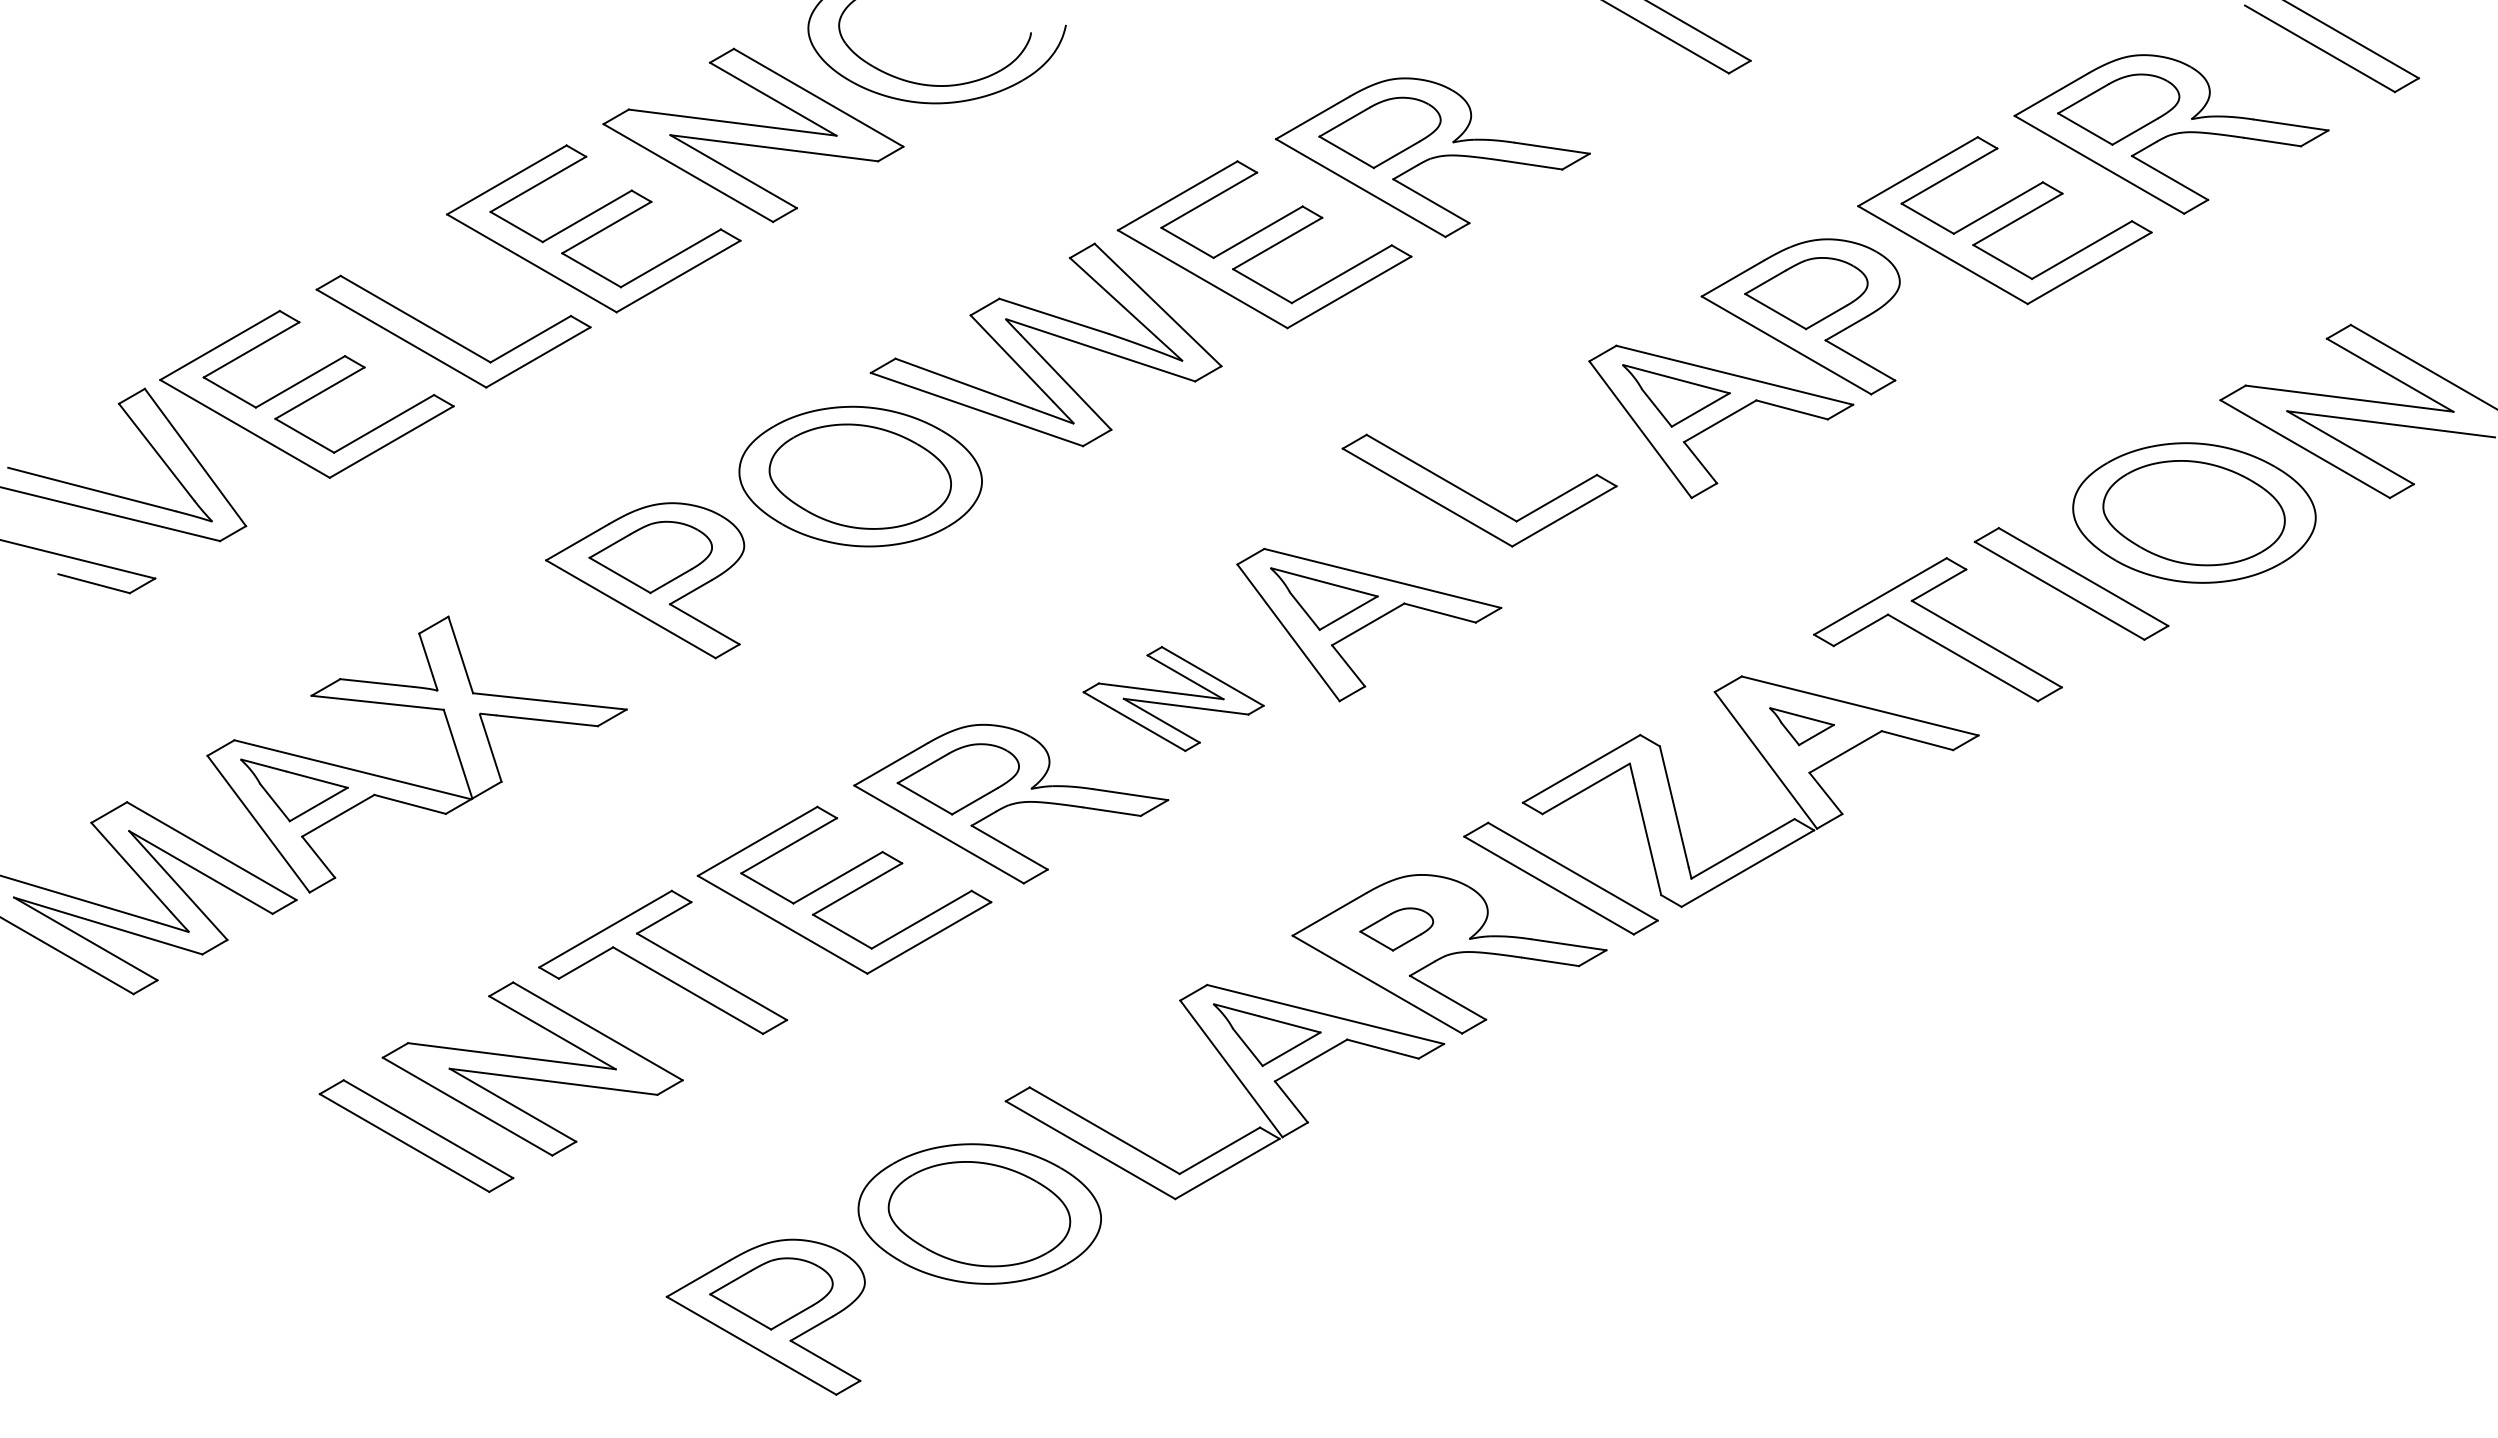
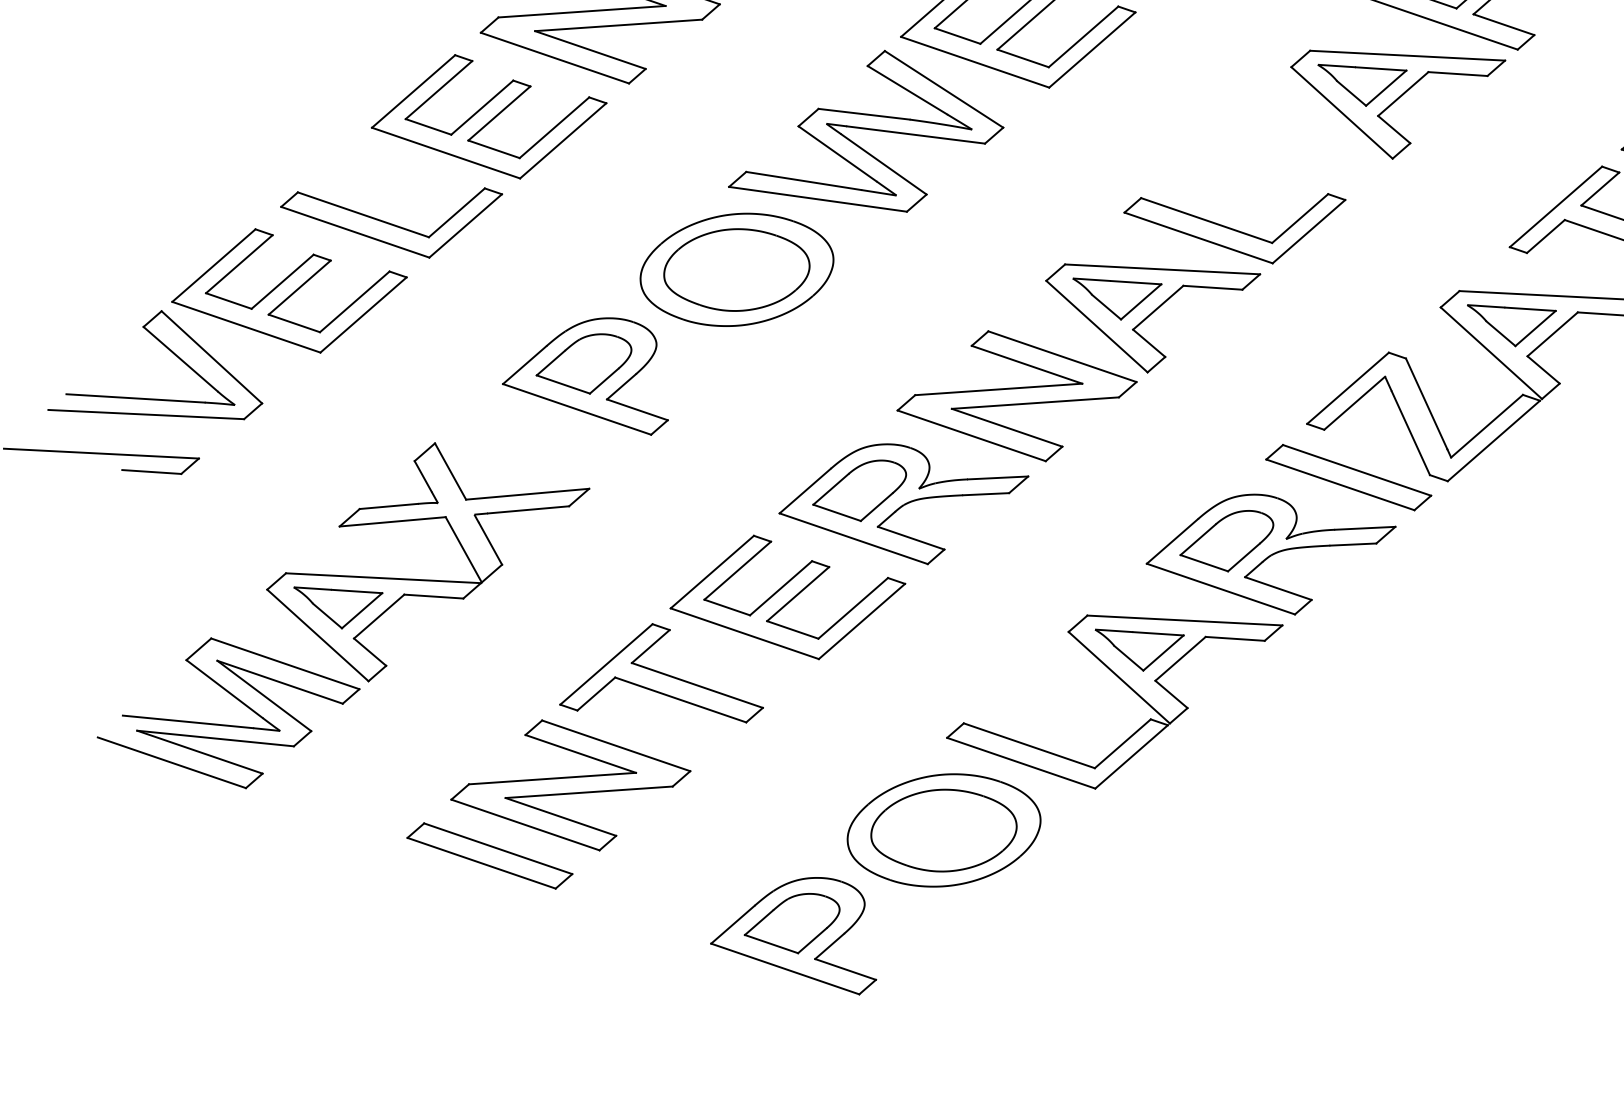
part: (1475, 496) -> (1236, 229), moved
part: (1173, 698) -> (1016, 395), size x1.67
part: (1801, 726) -> (1514, 321), size x1.67
part: (1396, 929) -> (1227, 542), size x1.67

